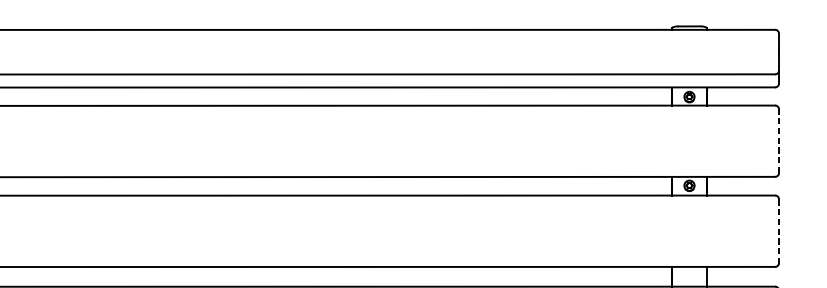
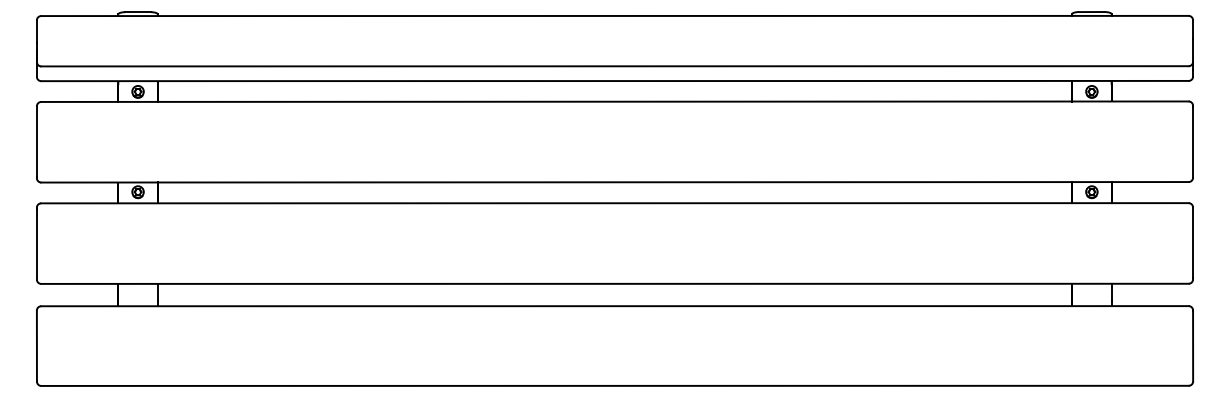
line: (779, 140) -> (1193, 141), dashed -> solid
line: (779, 231) -> (1193, 243), dashed -> solid

